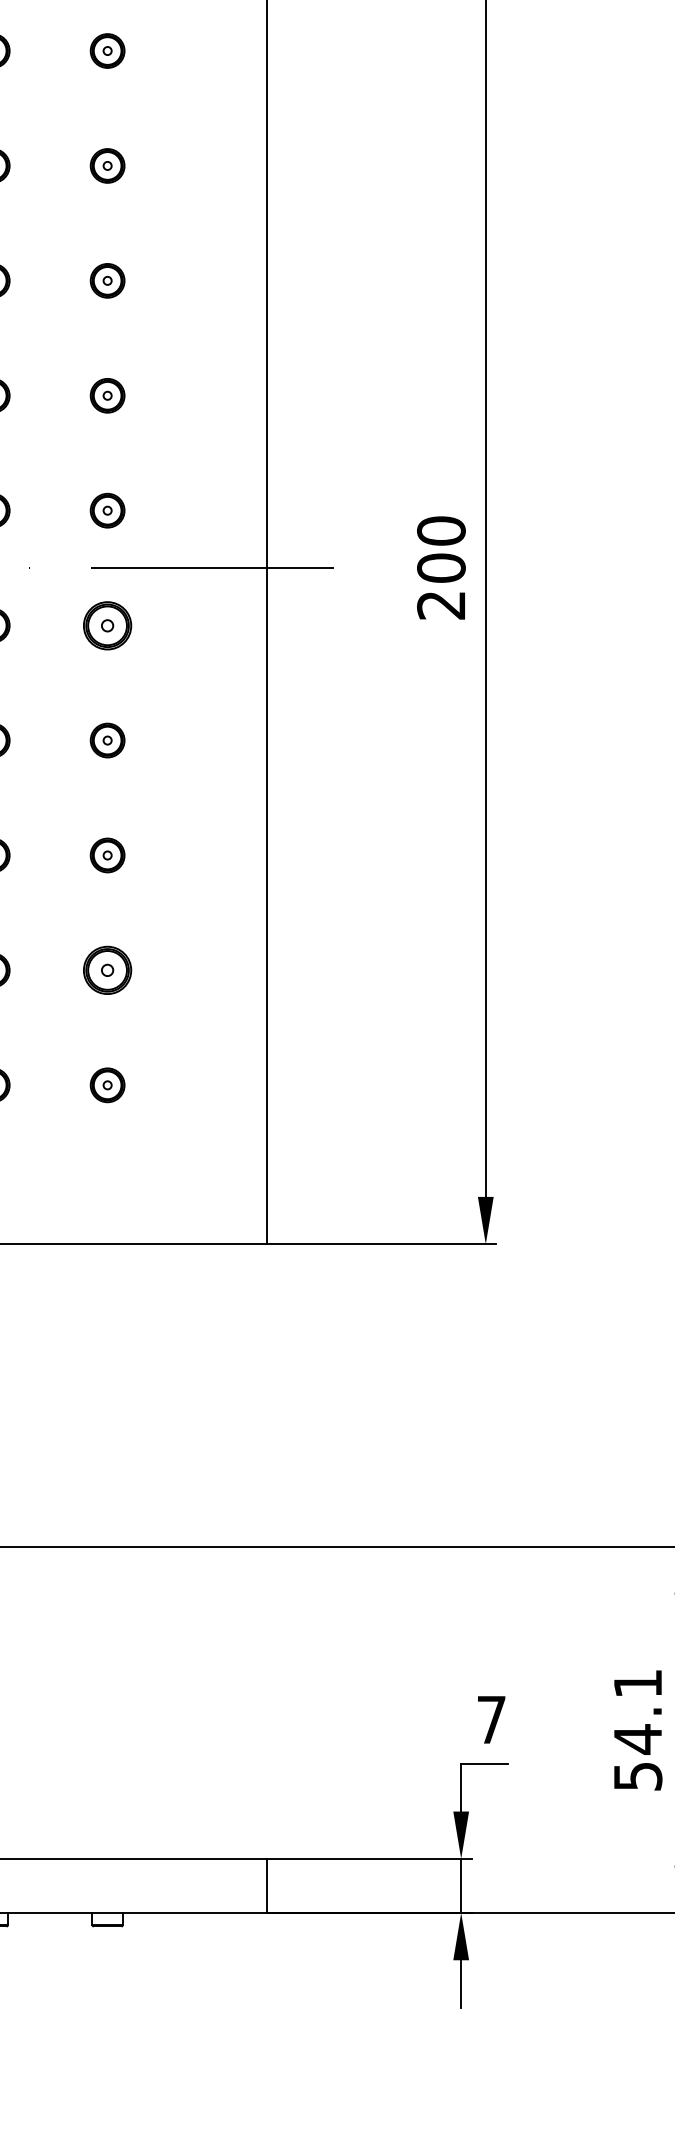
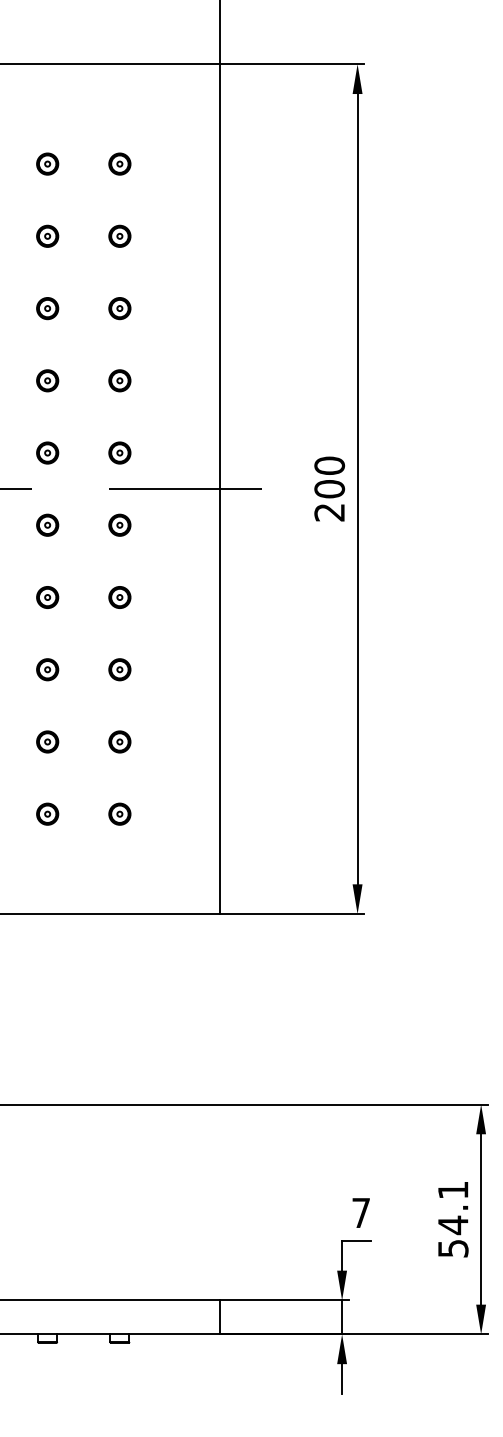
part: (107, 624) -> (119, 524), size x0.71
part: (107, 969) -> (119, 741), size x0.71

